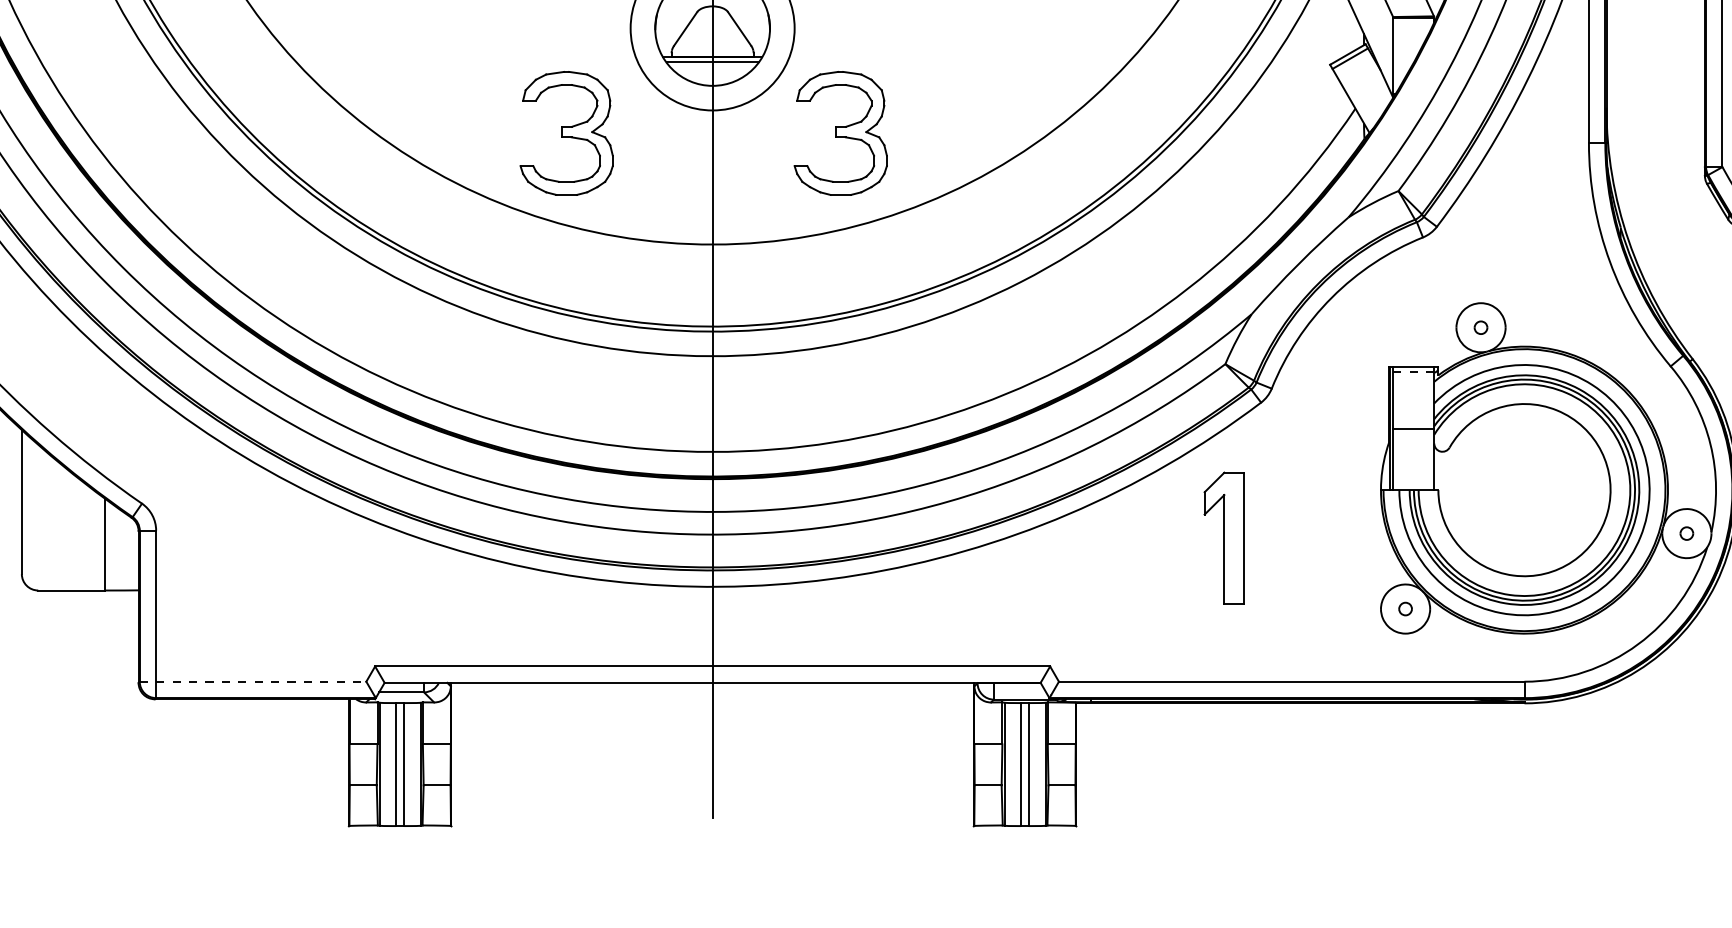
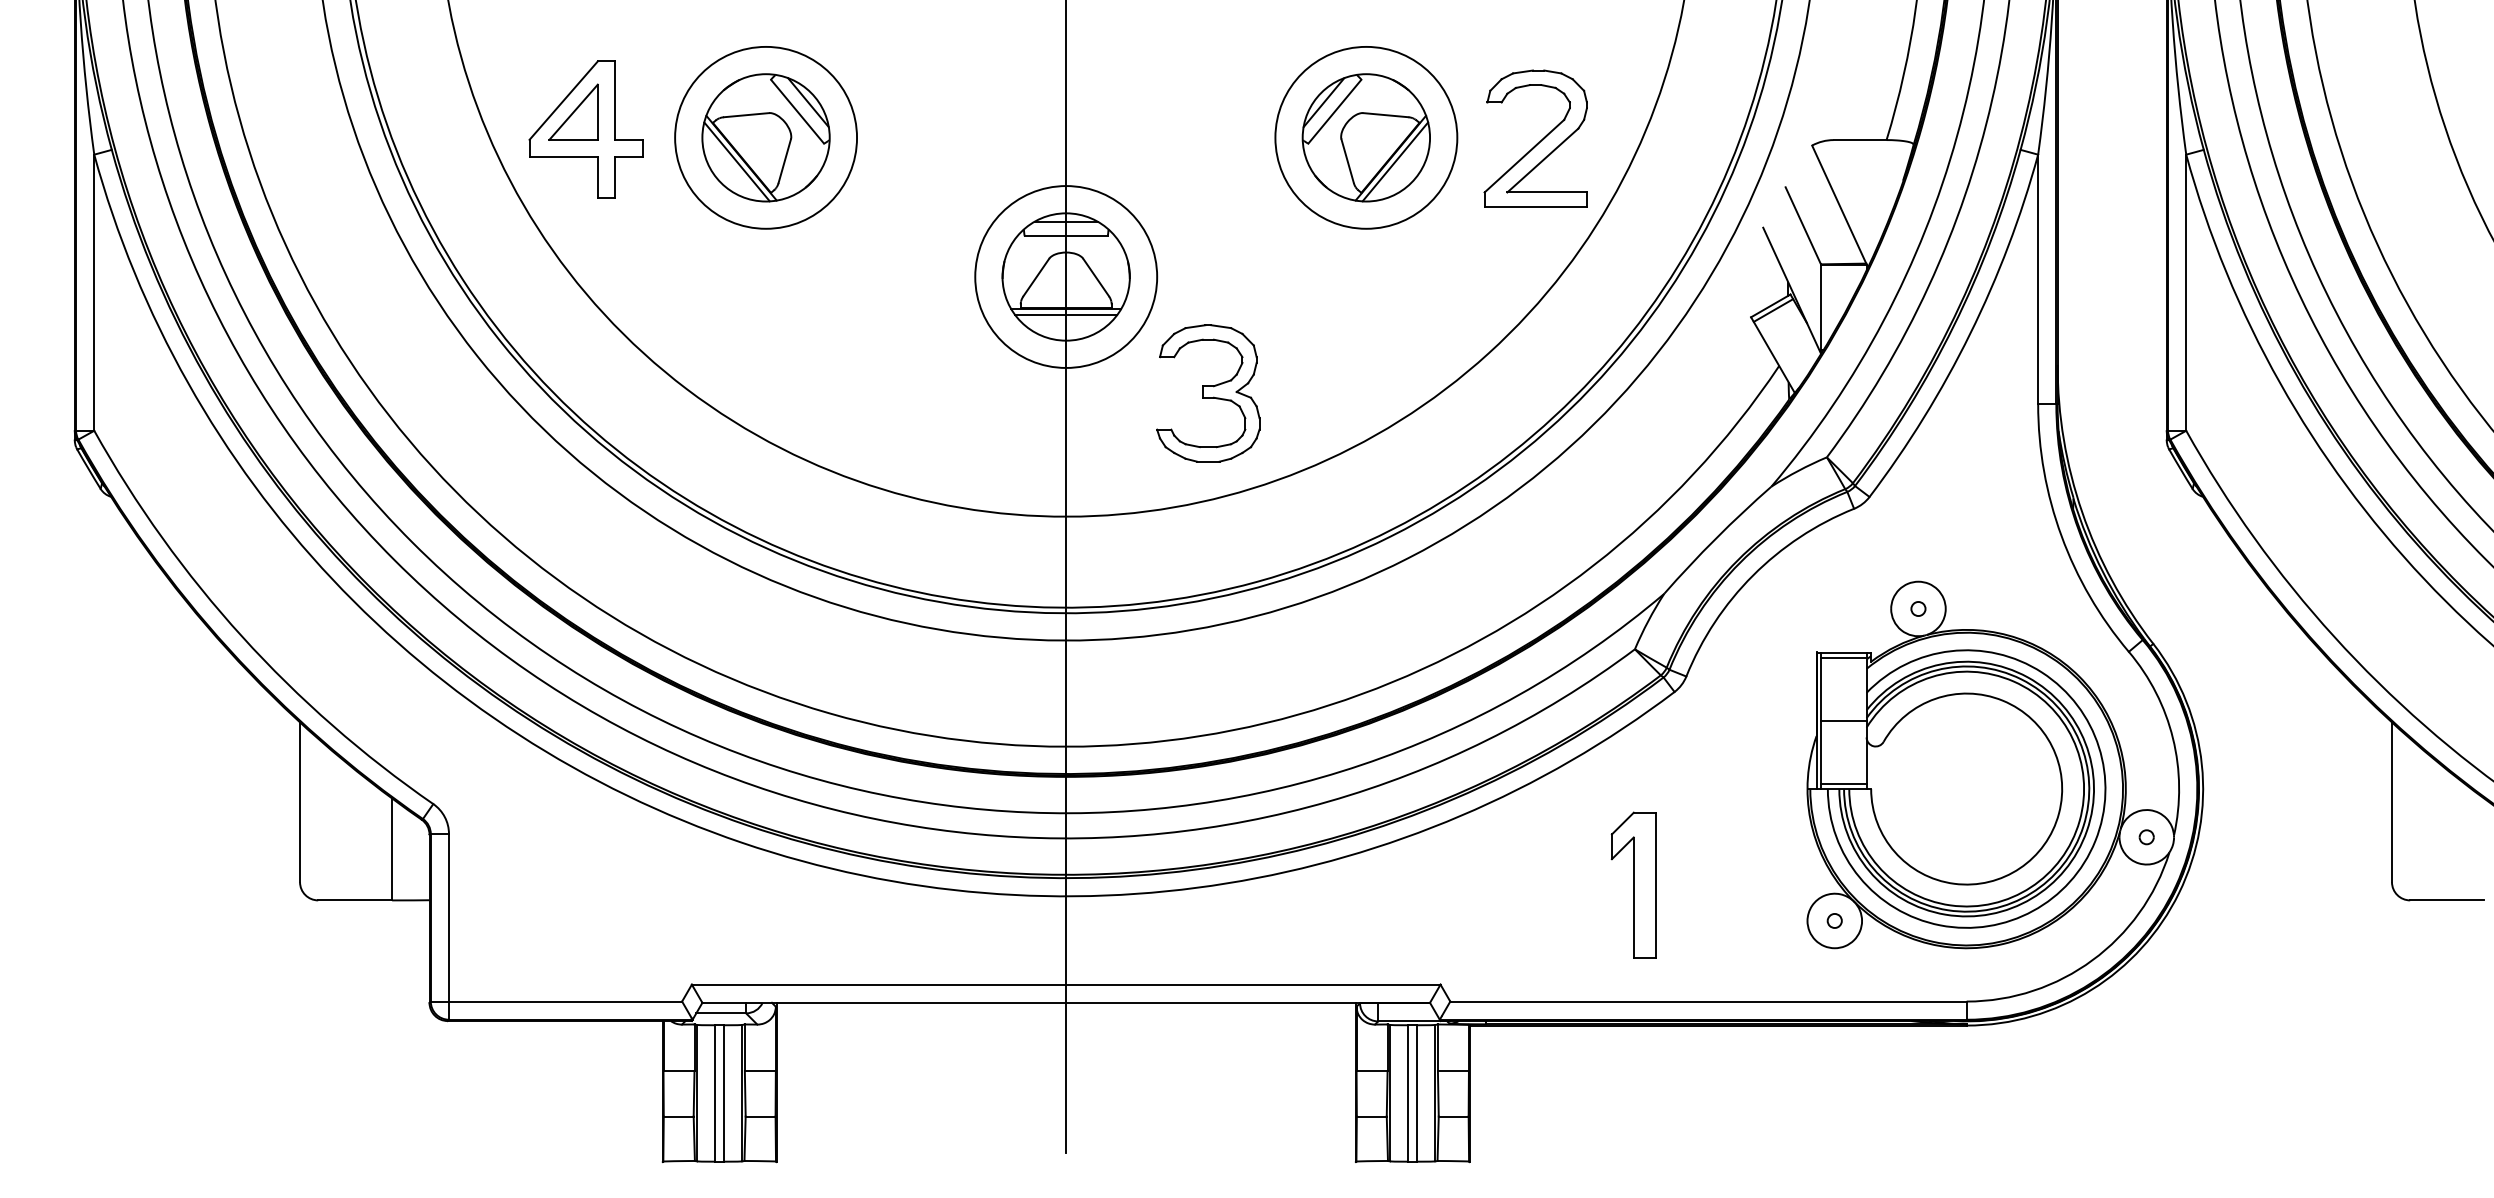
part: (566, 133) -> (904, 393), removed
line: (1413, 371) -> (1843, 657), dashed -> solid
line: (1413, 485) -> (1843, 783), added
part: (1224, 537) -> (1633, 884), moved
line: (253, 681) -> (556, 1001), dashed -> solid

